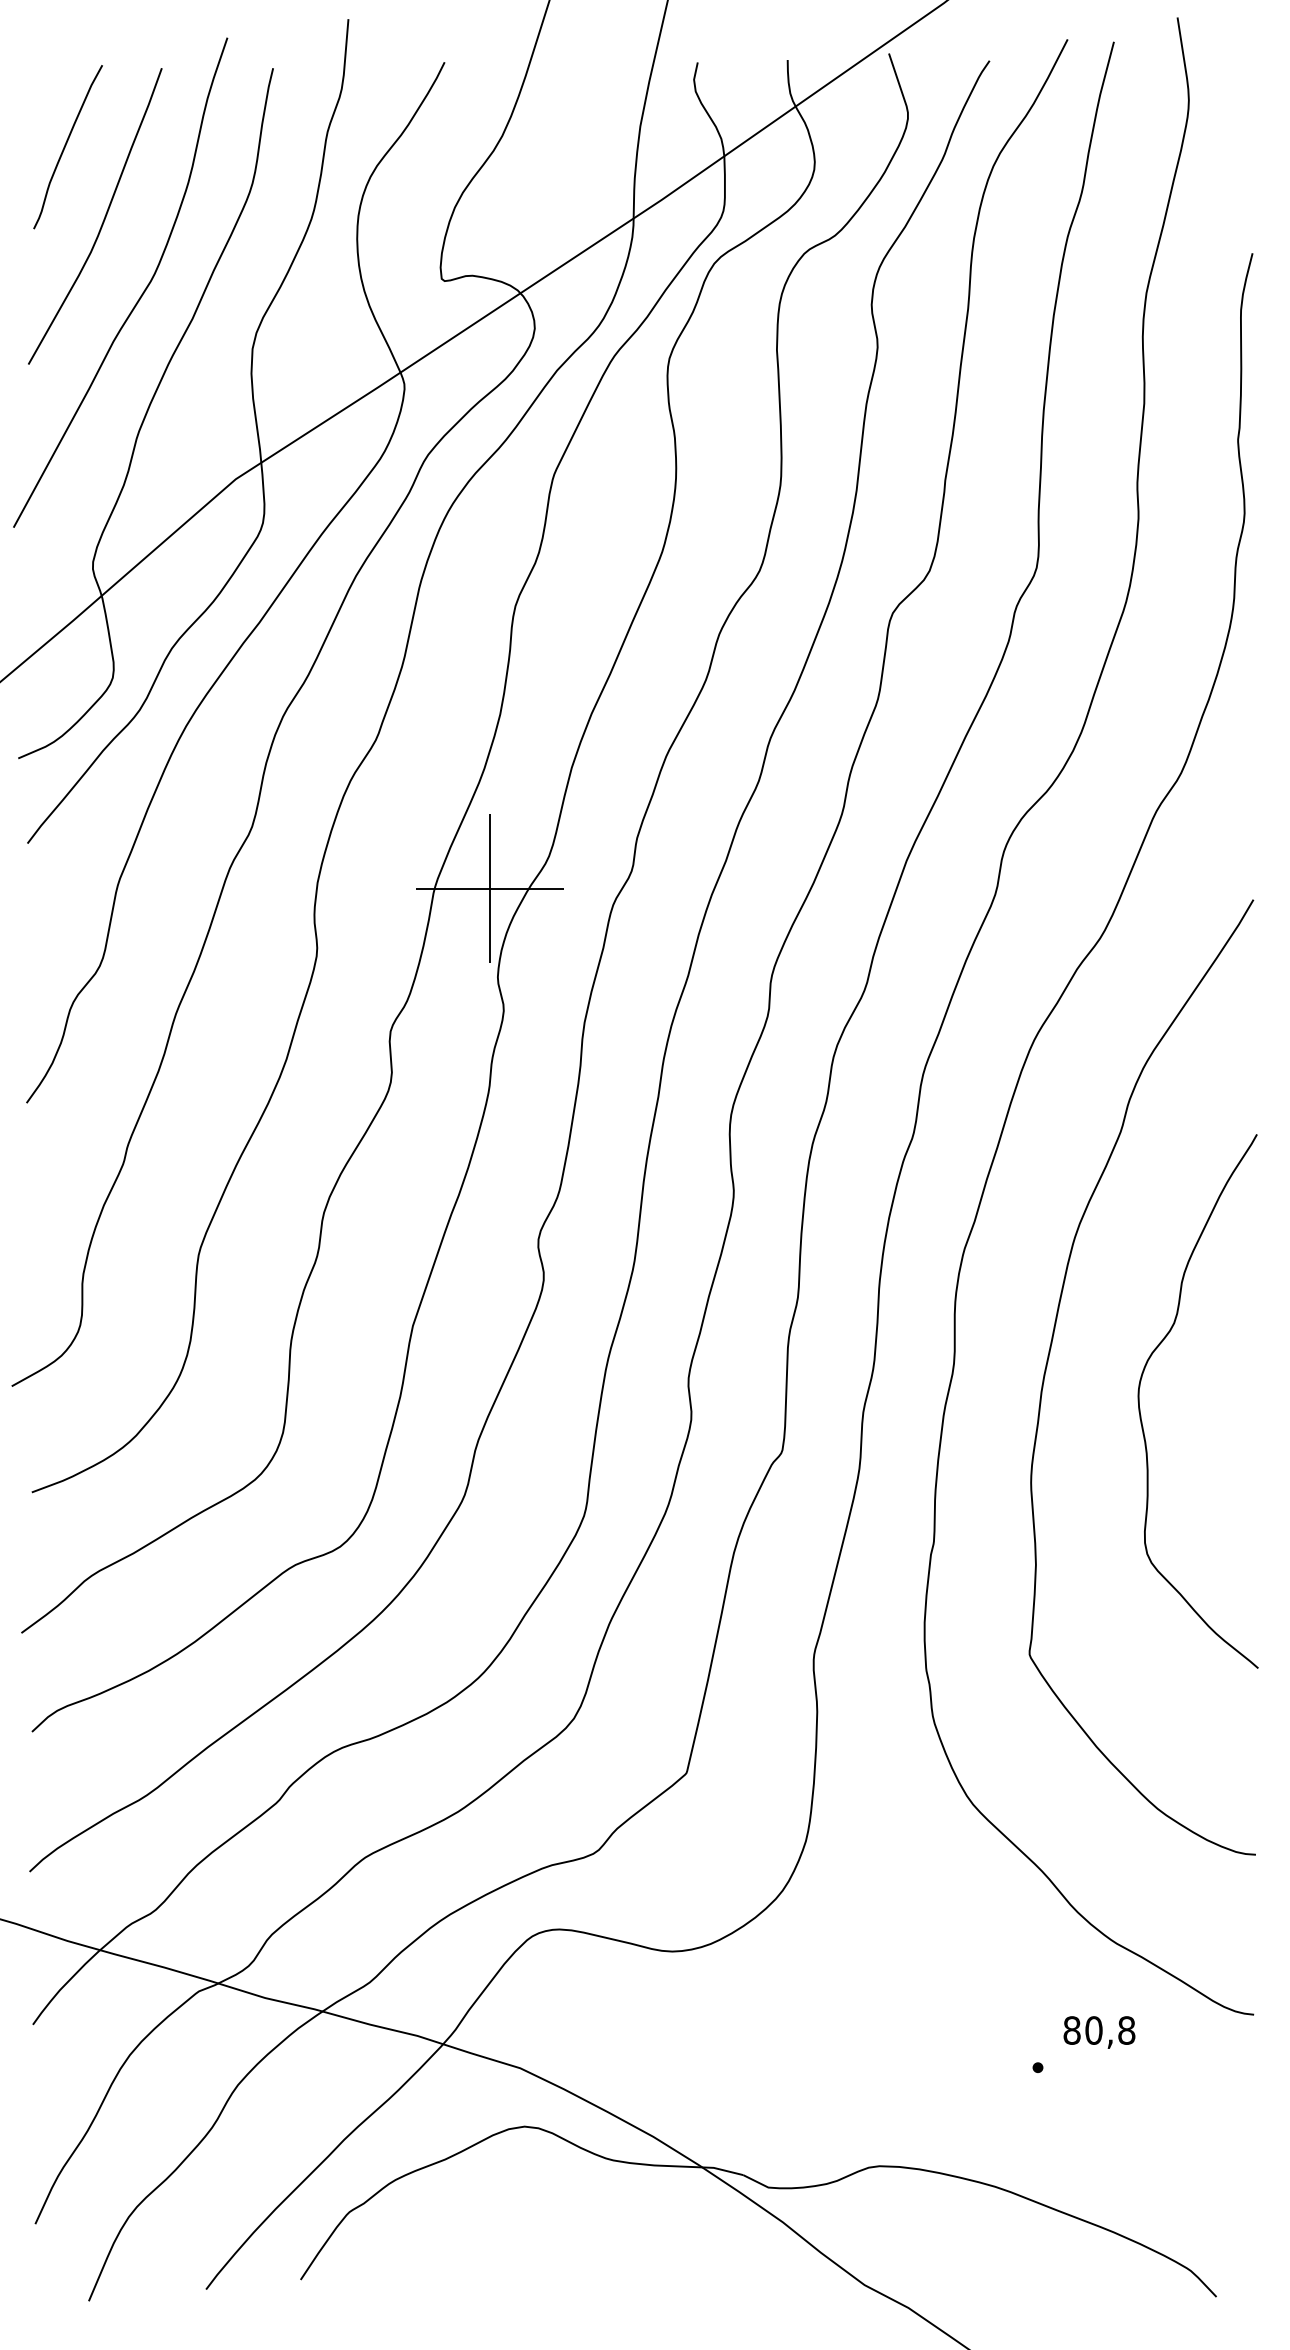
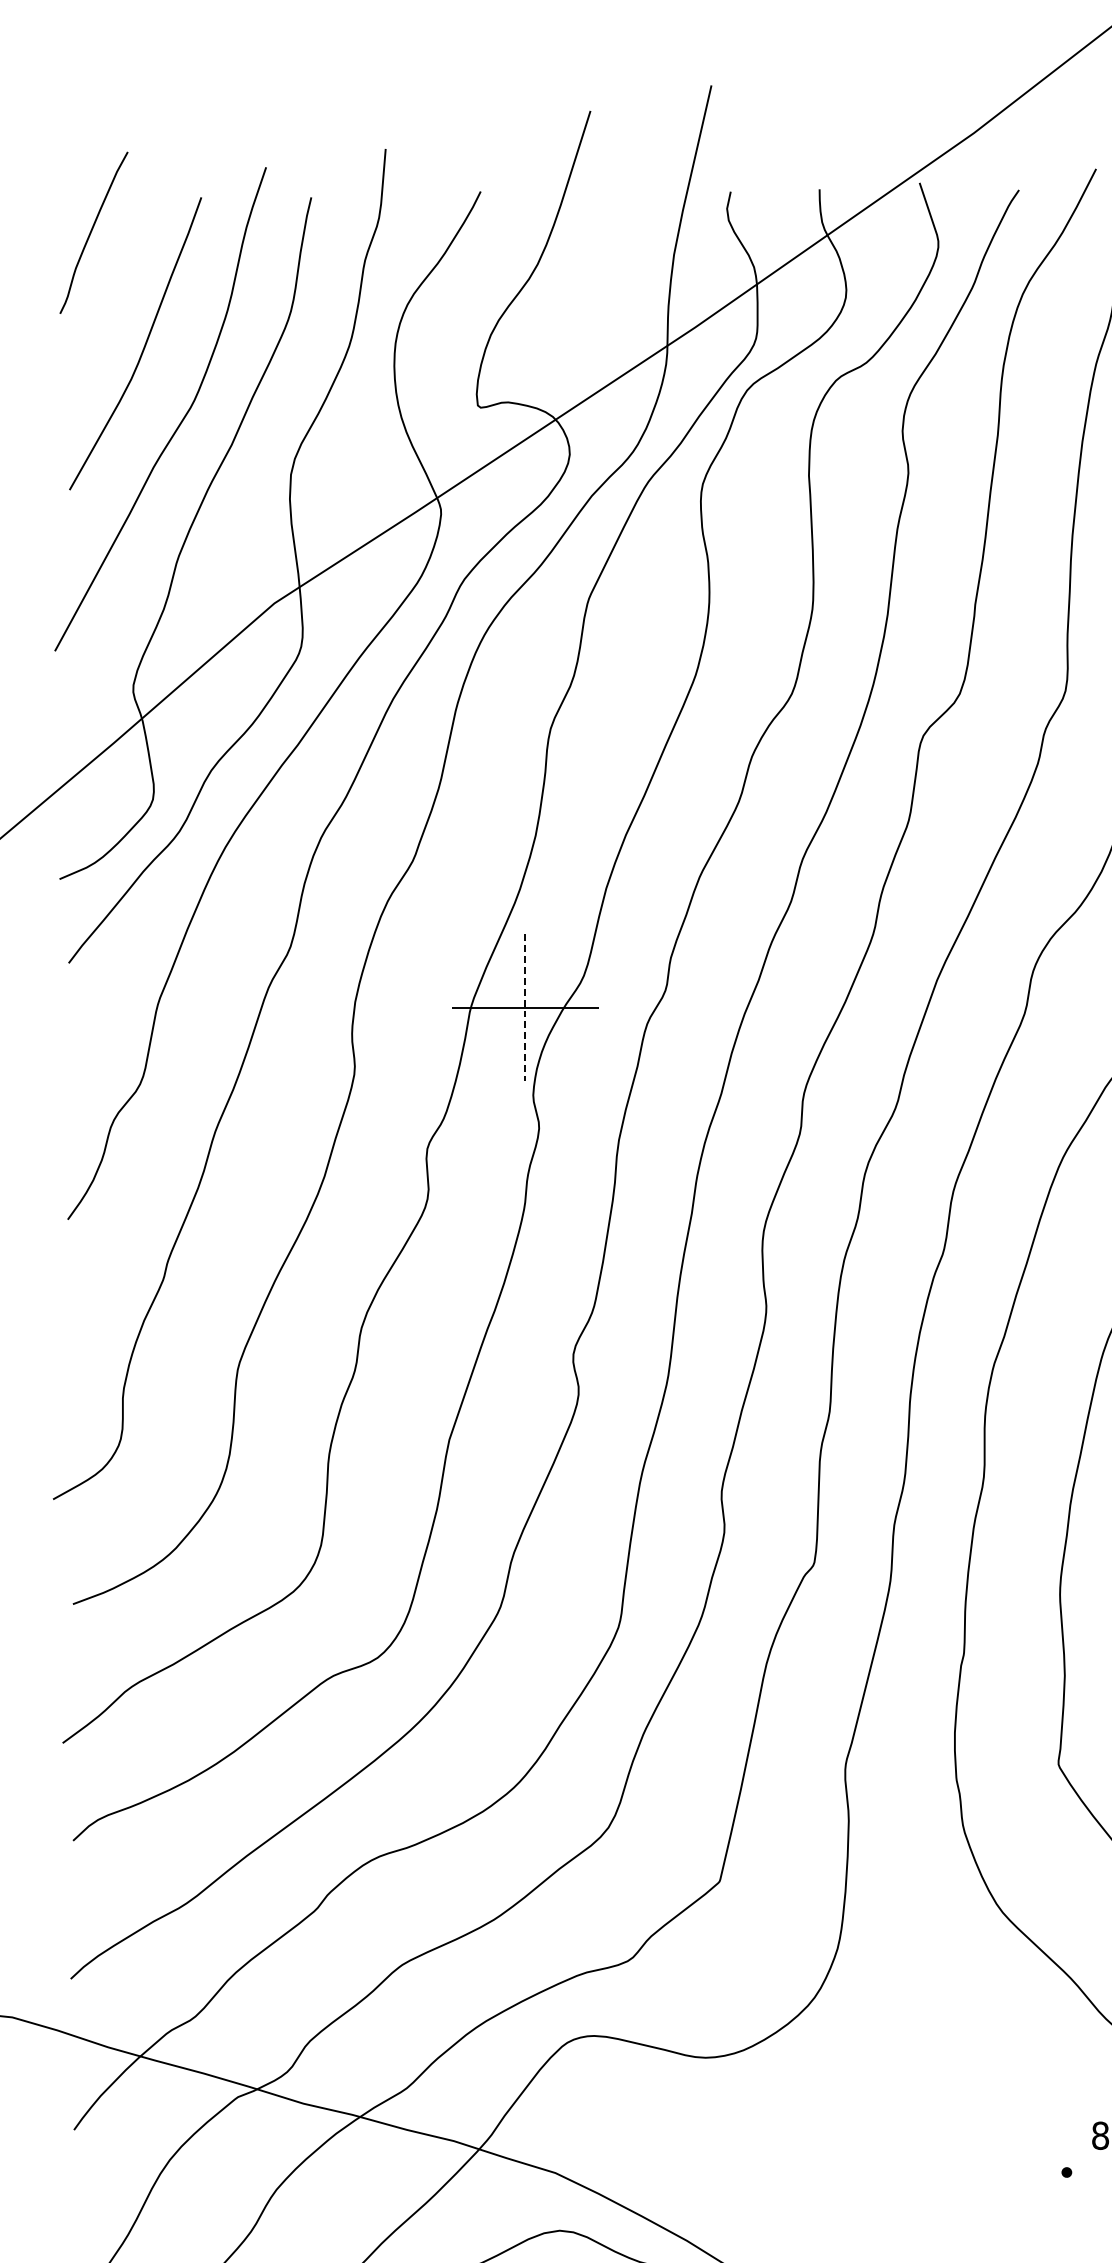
curve: (65, 147) -> (91, 233), moved
line: (489, 889) -> (525, 1008), solid -> dashed

